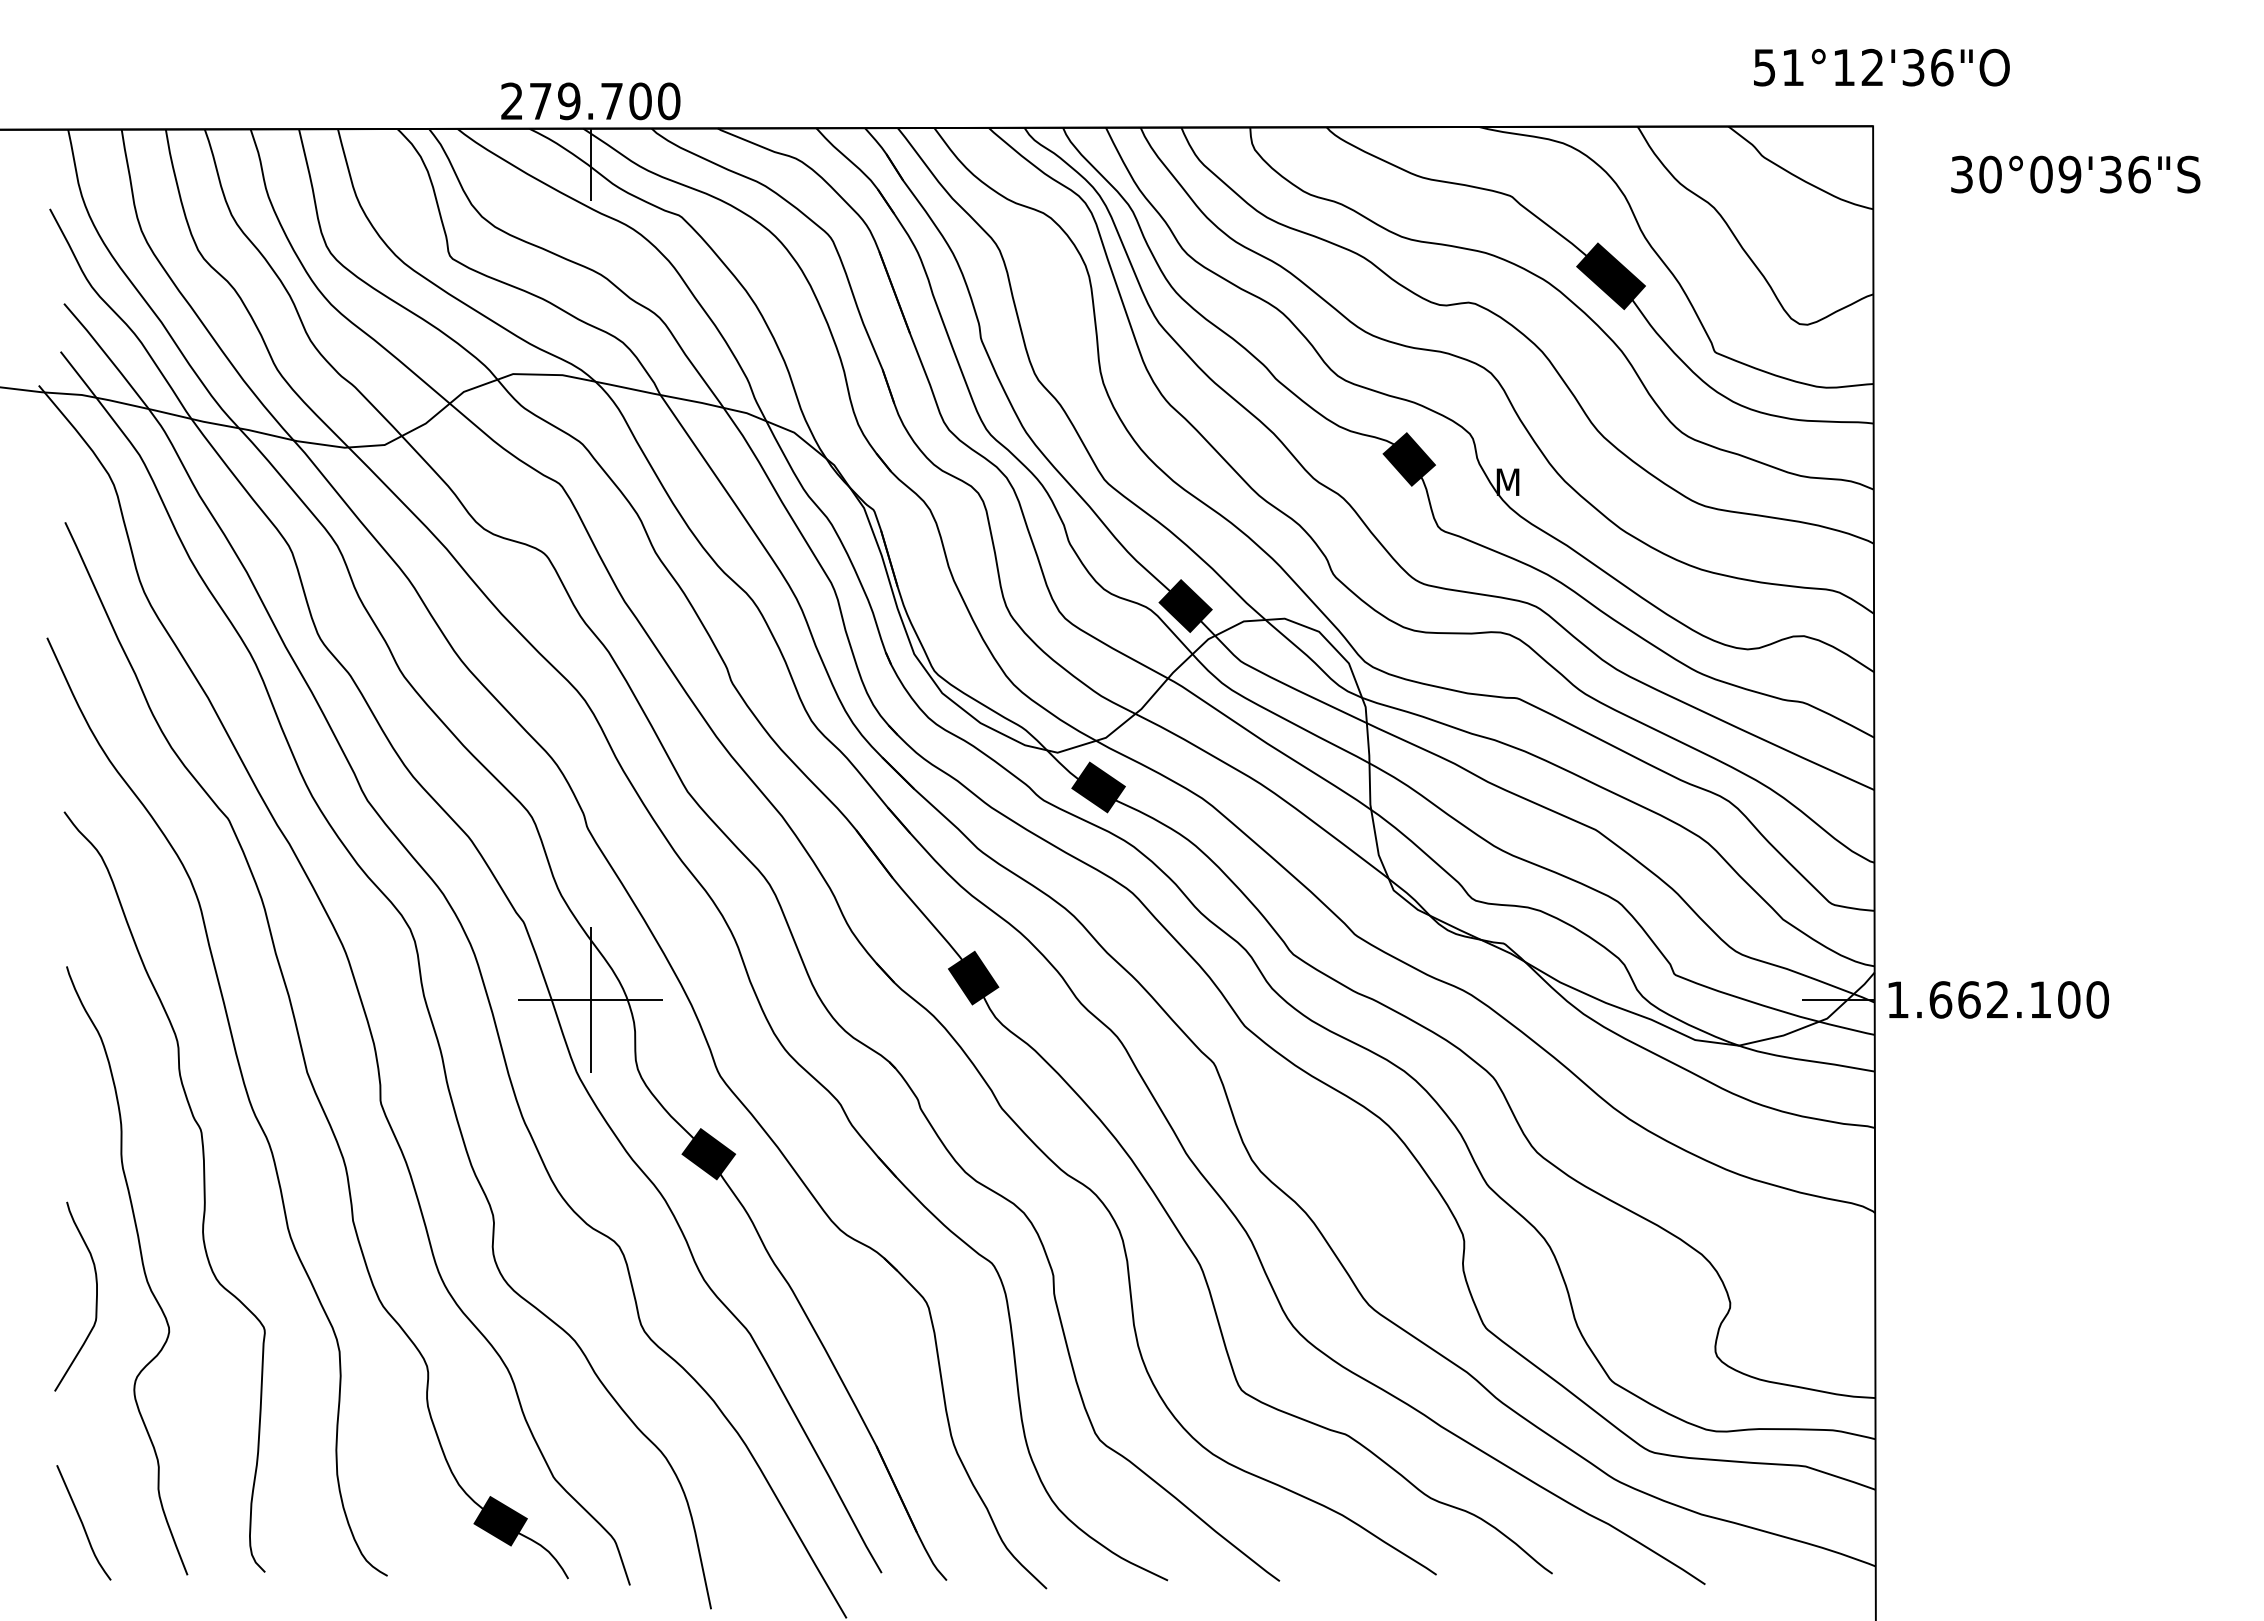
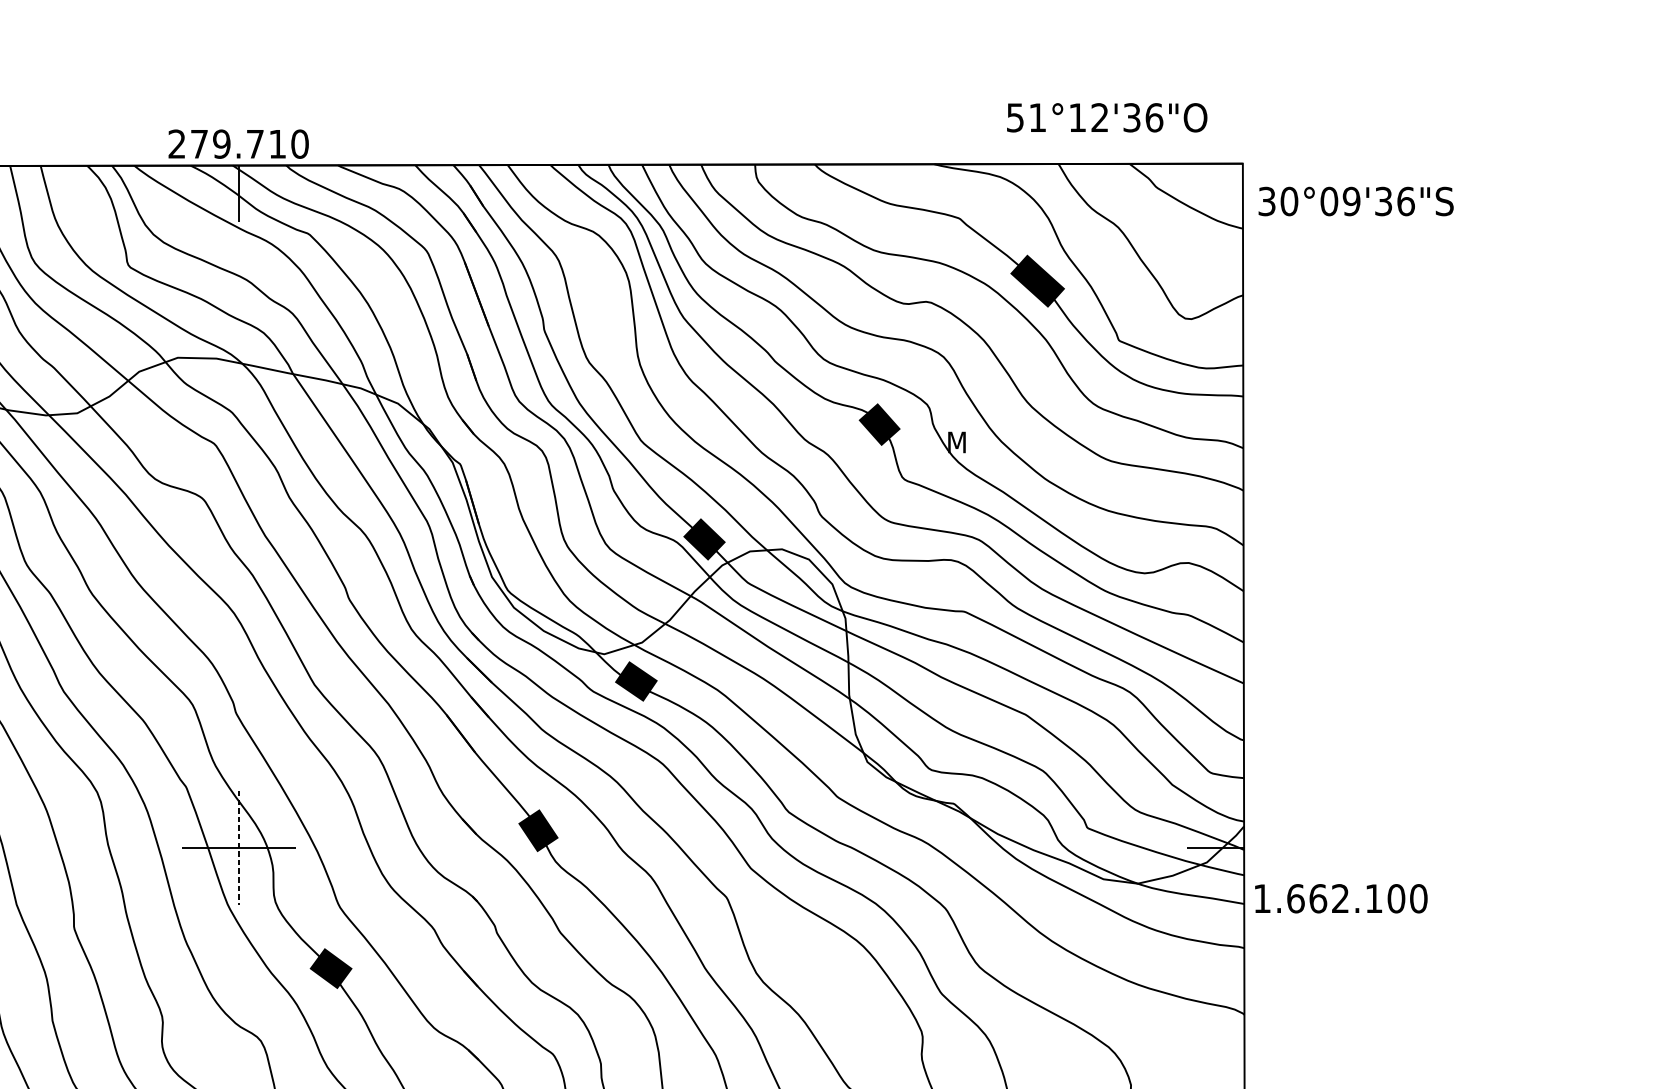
text: (1881, 67) -> (1106, 117), moved
text: (640, 101) -> (277, 144), 279.700 -> 279.710
text: (2075, 174) -> (1355, 201), moved
line: (590, 999) -> (238, 847), solid -> dashed
text: (1998, 999) -> (1341, 898), moved

